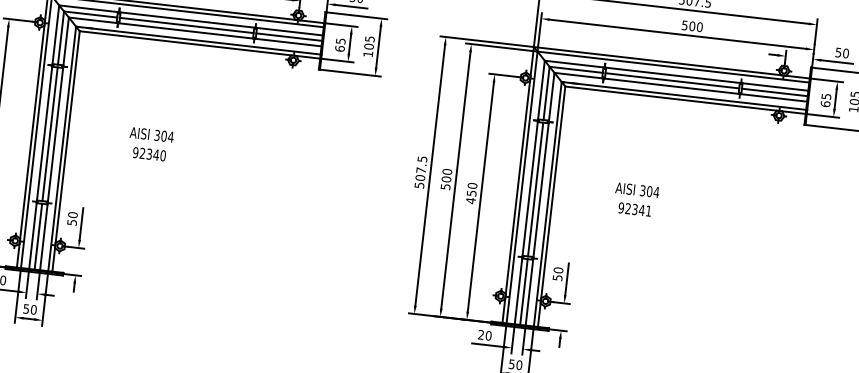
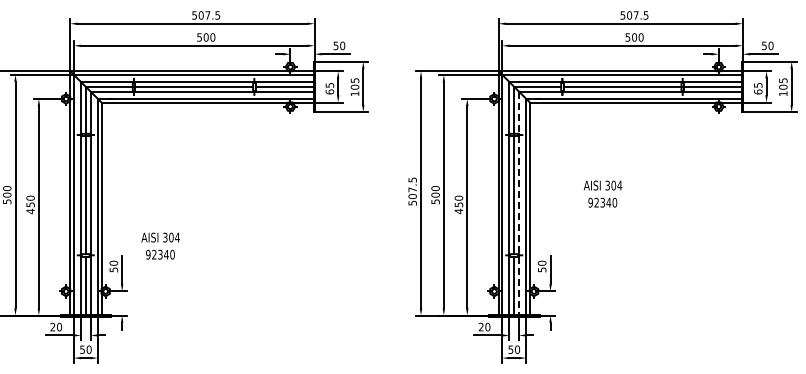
text: (150, 143) -> (160, 245), moved
line: (540, 199) -> (519, 203), solid -> dashed
text: (648, 210) -> (614, 202), 92341 -> 92340

